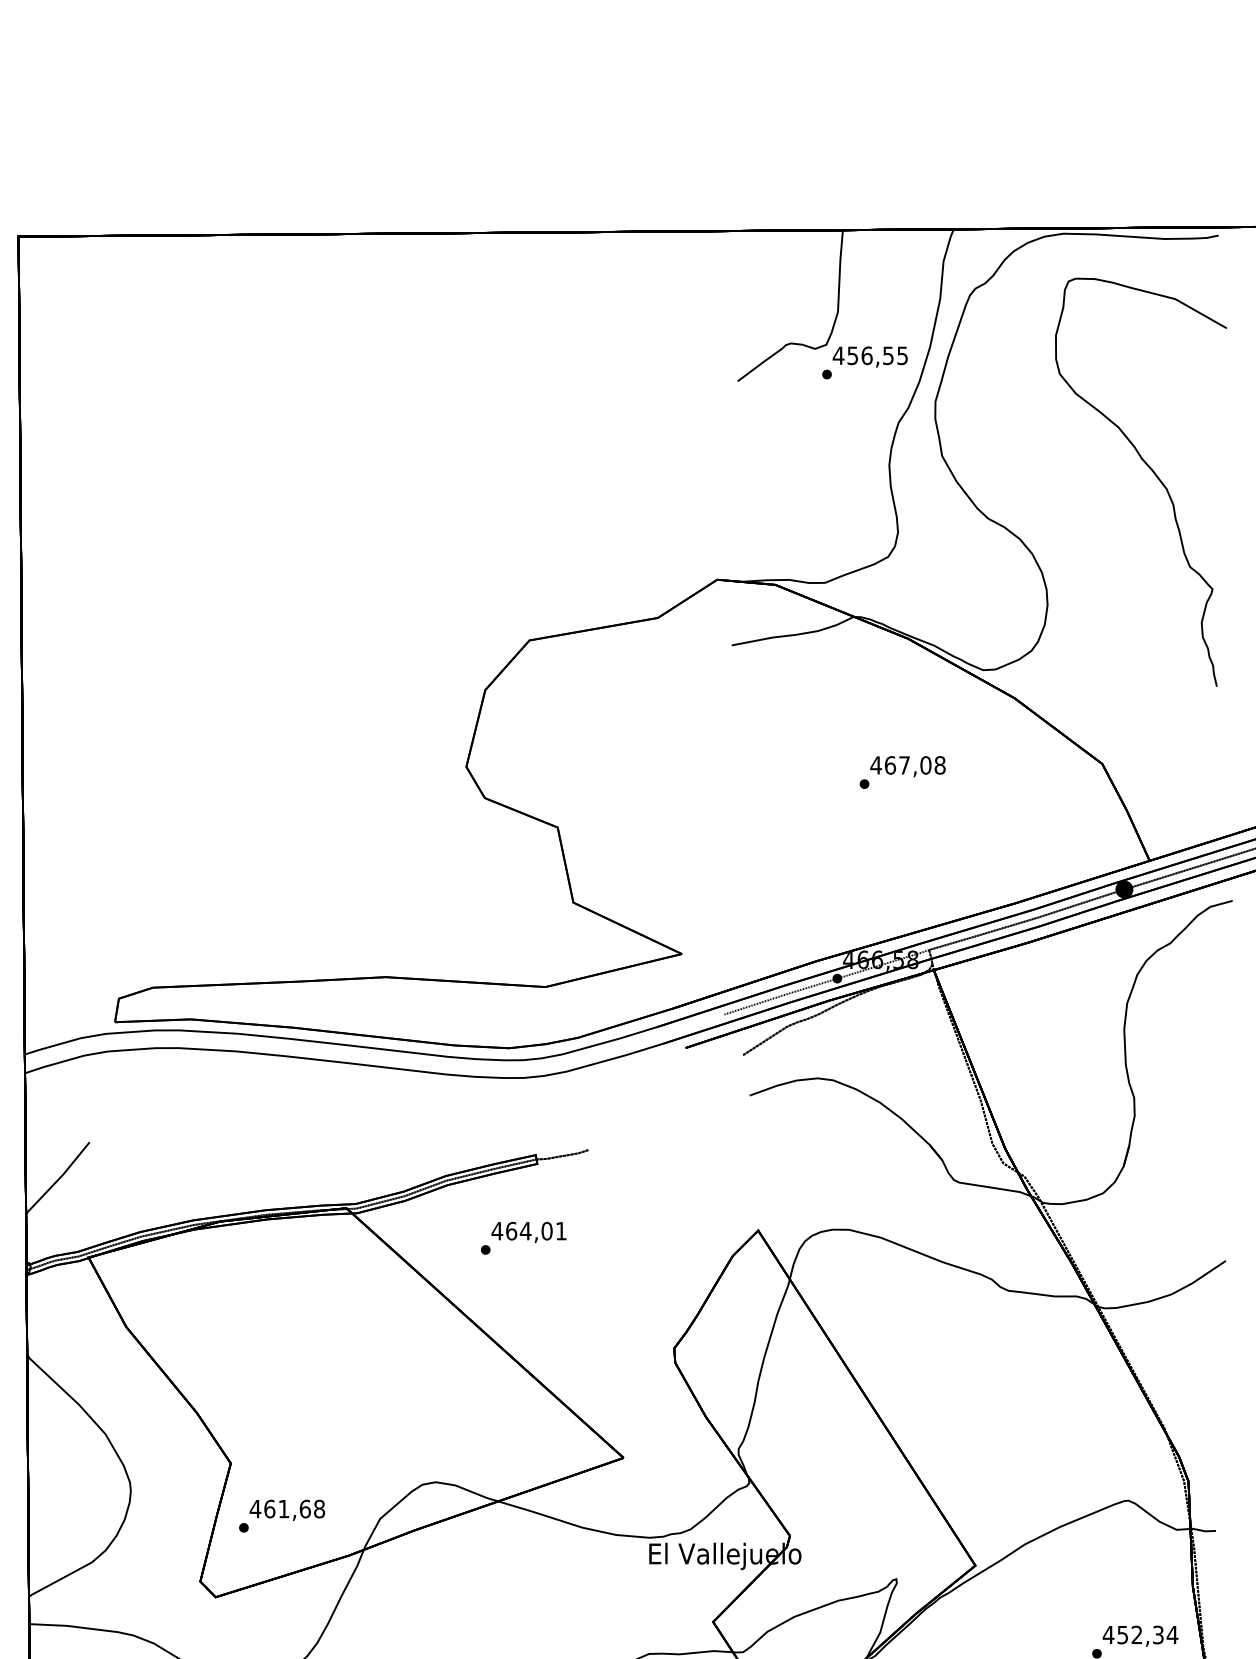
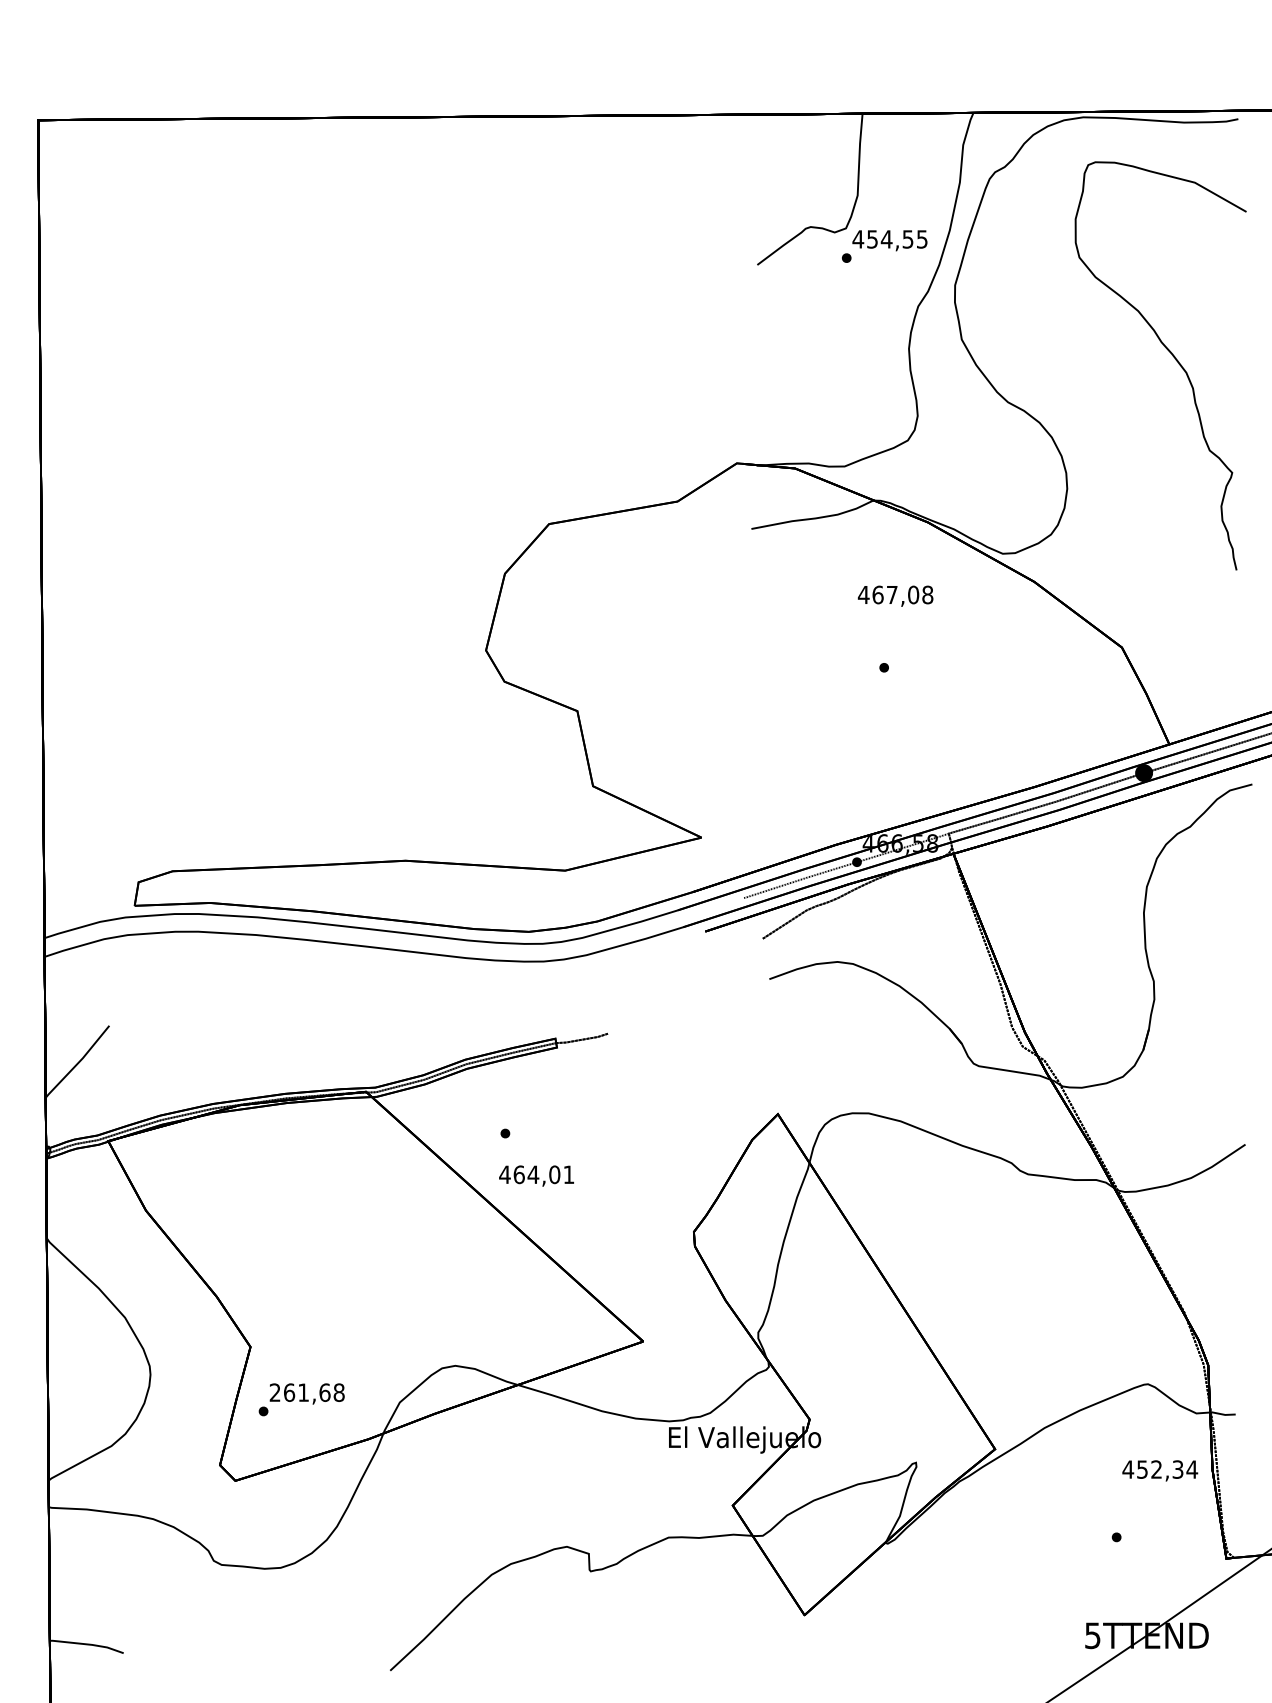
text: (866, 355) -> (886, 239), 456,55 -> 454,55
text: (907, 765) -> (895, 595), moved
text: (528, 1231) -> (536, 1175), moved
text: (255, 1508) -> (275, 1392), 461,68 -> 261,68
text: (1140, 1635) -> (1160, 1470), moved

